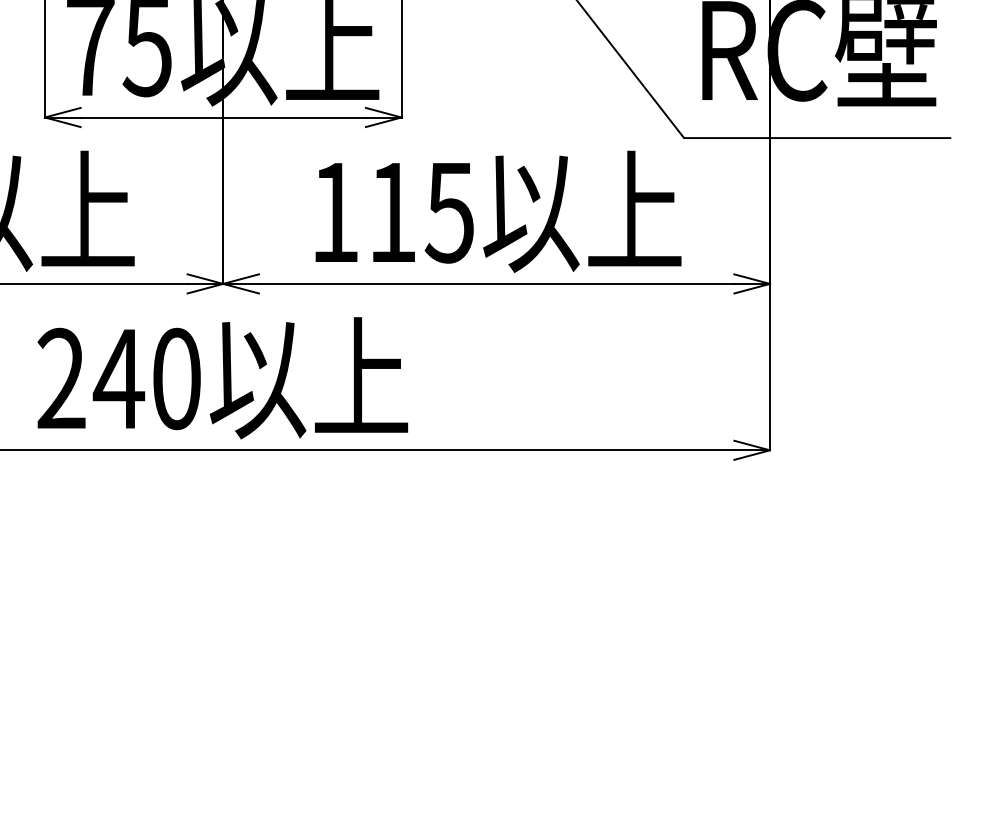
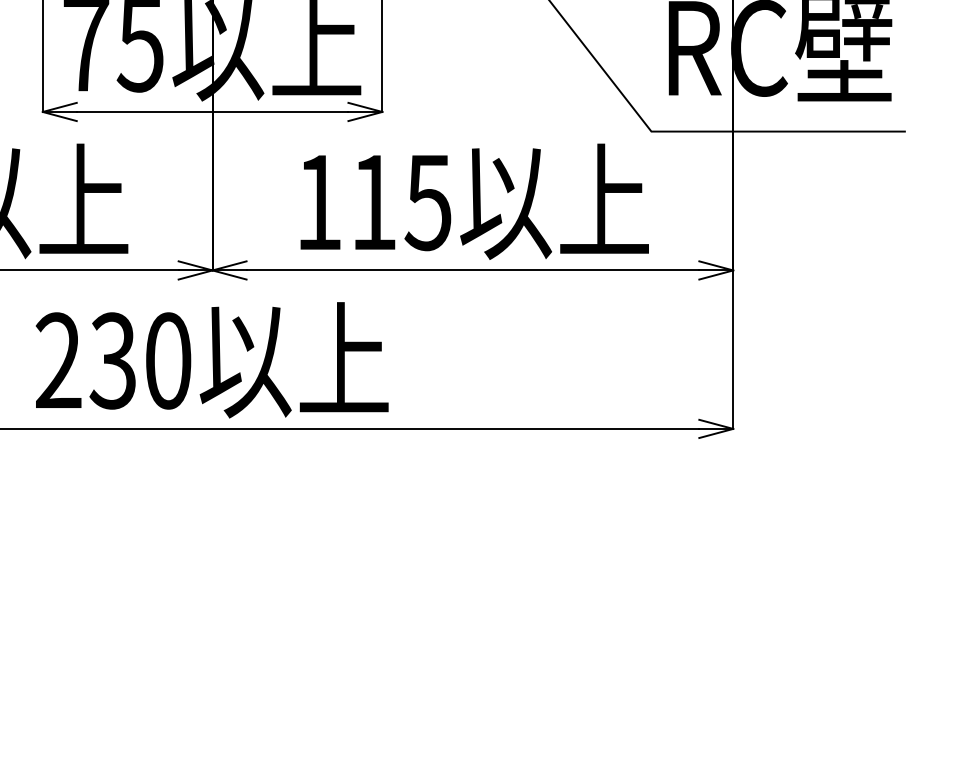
text: (118, 378) -> (112, 360), 240 -> 230

